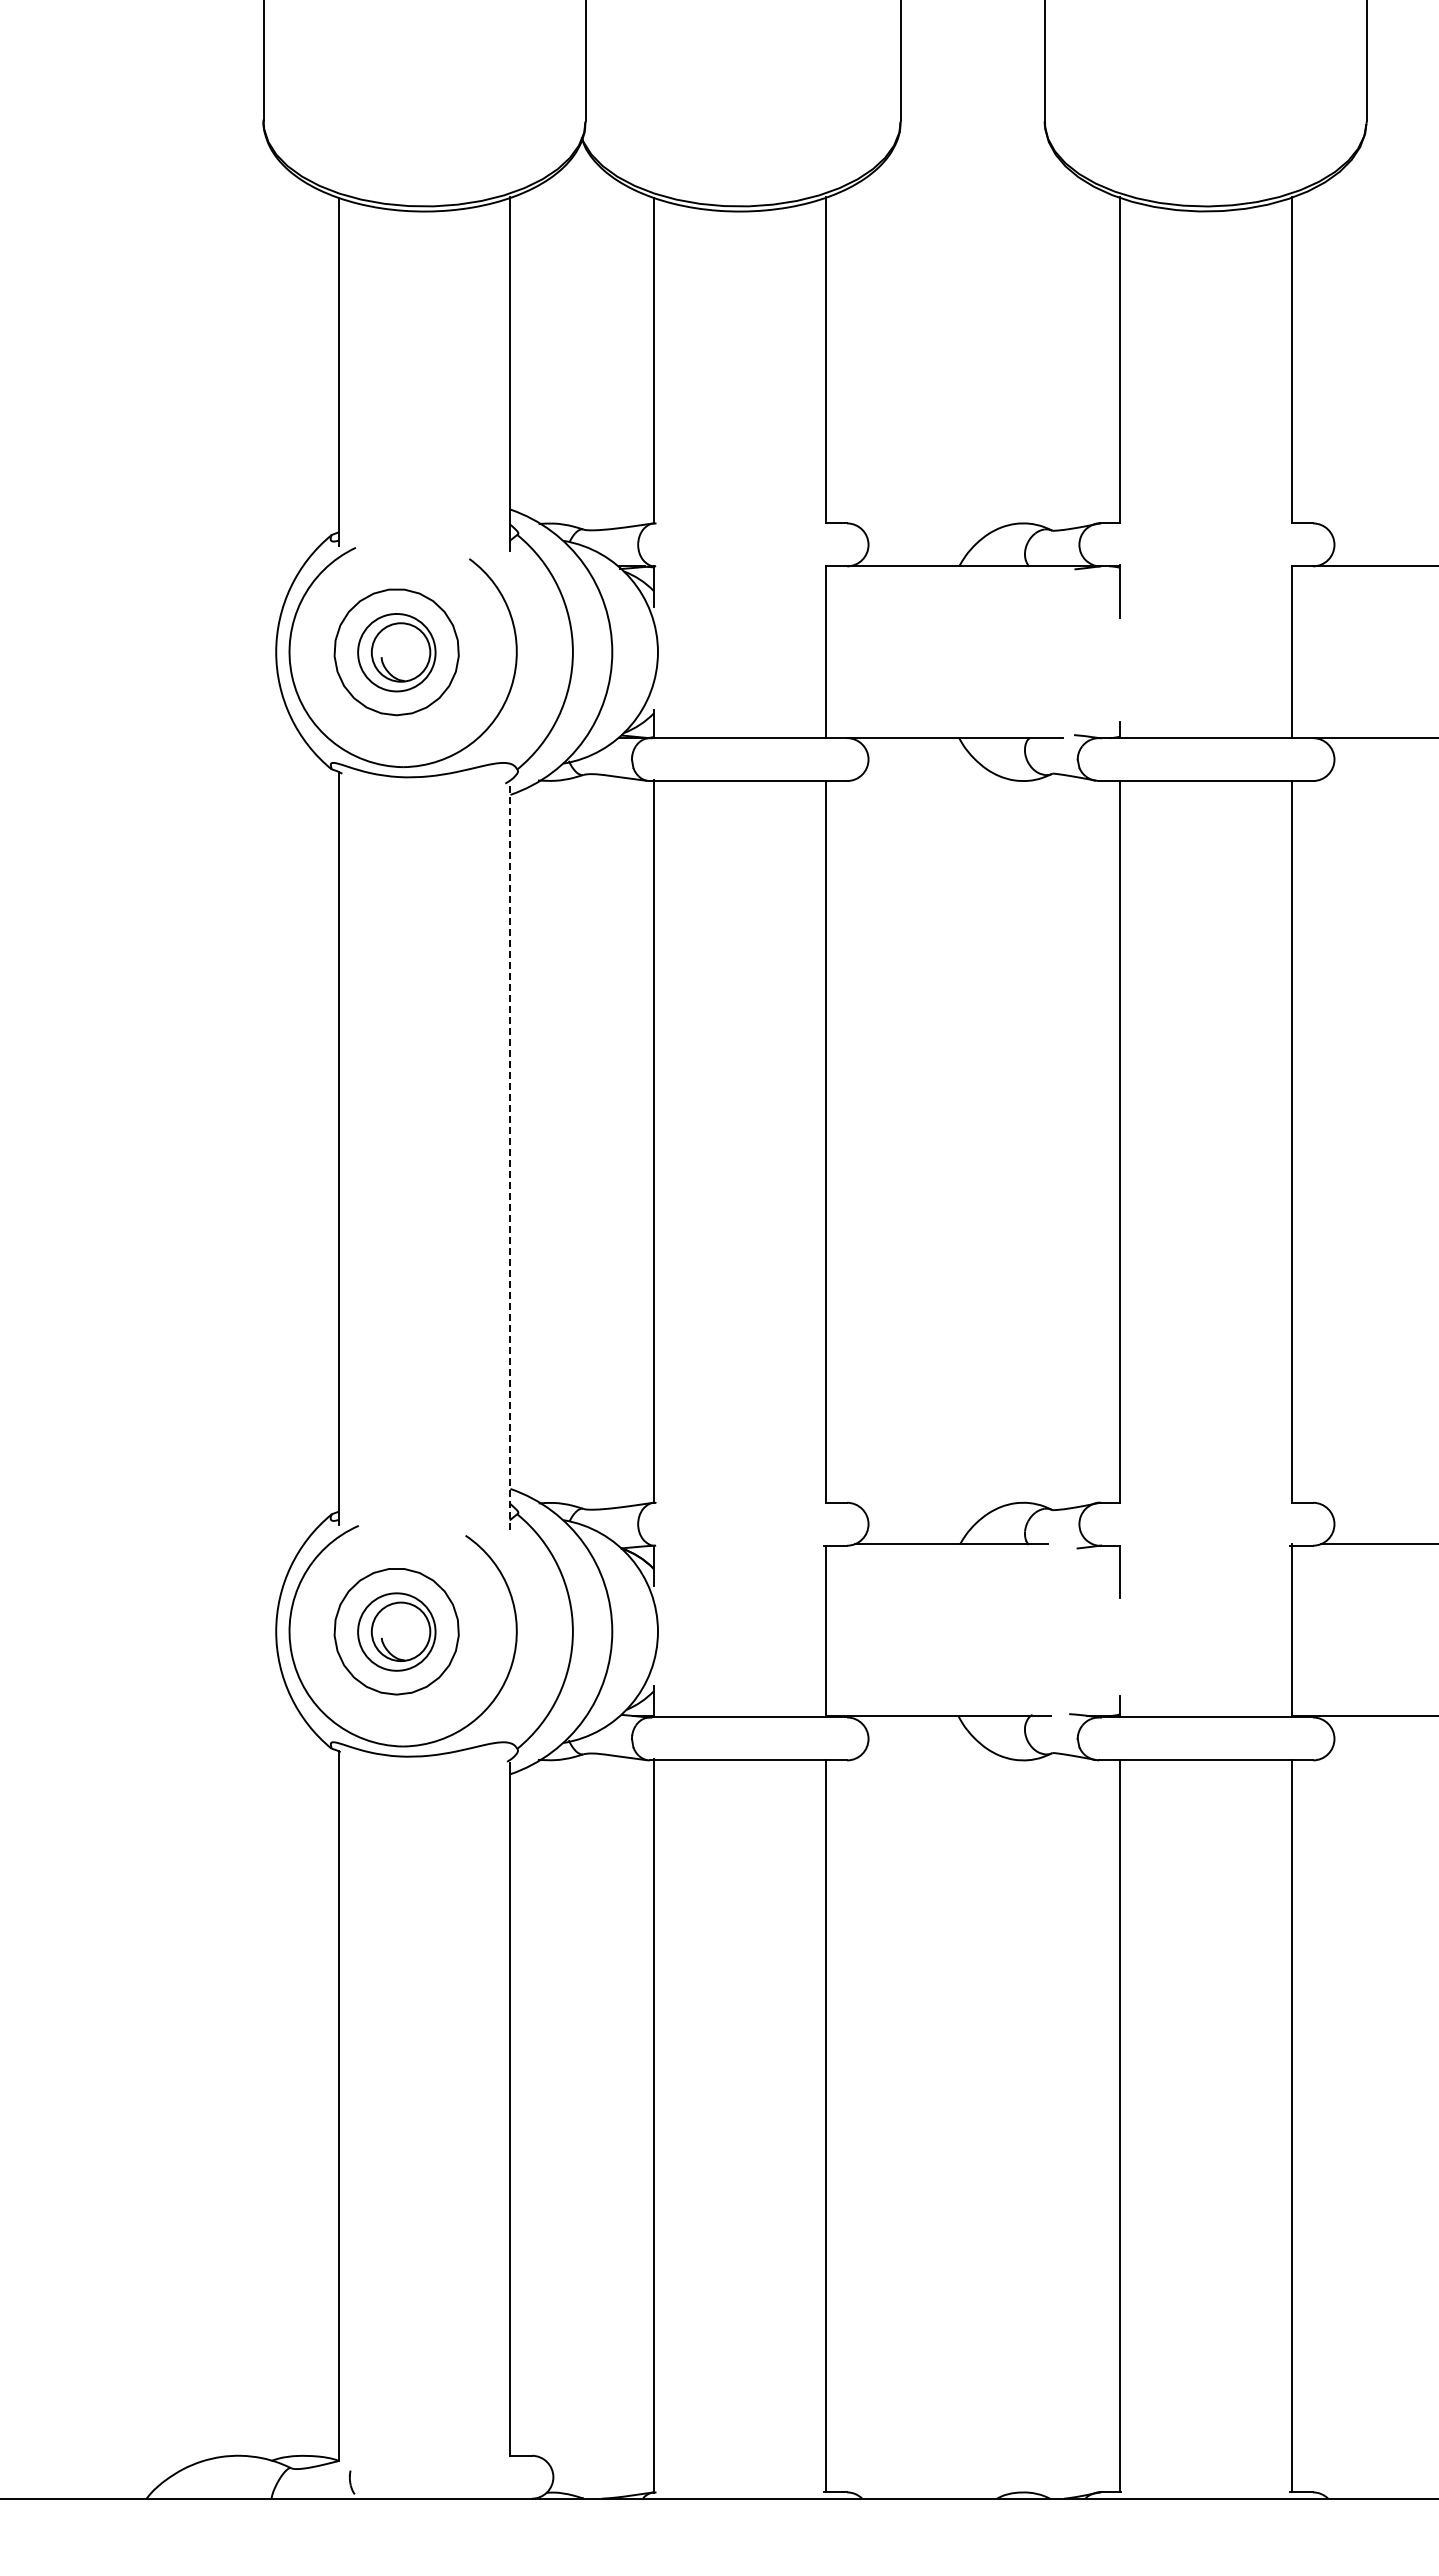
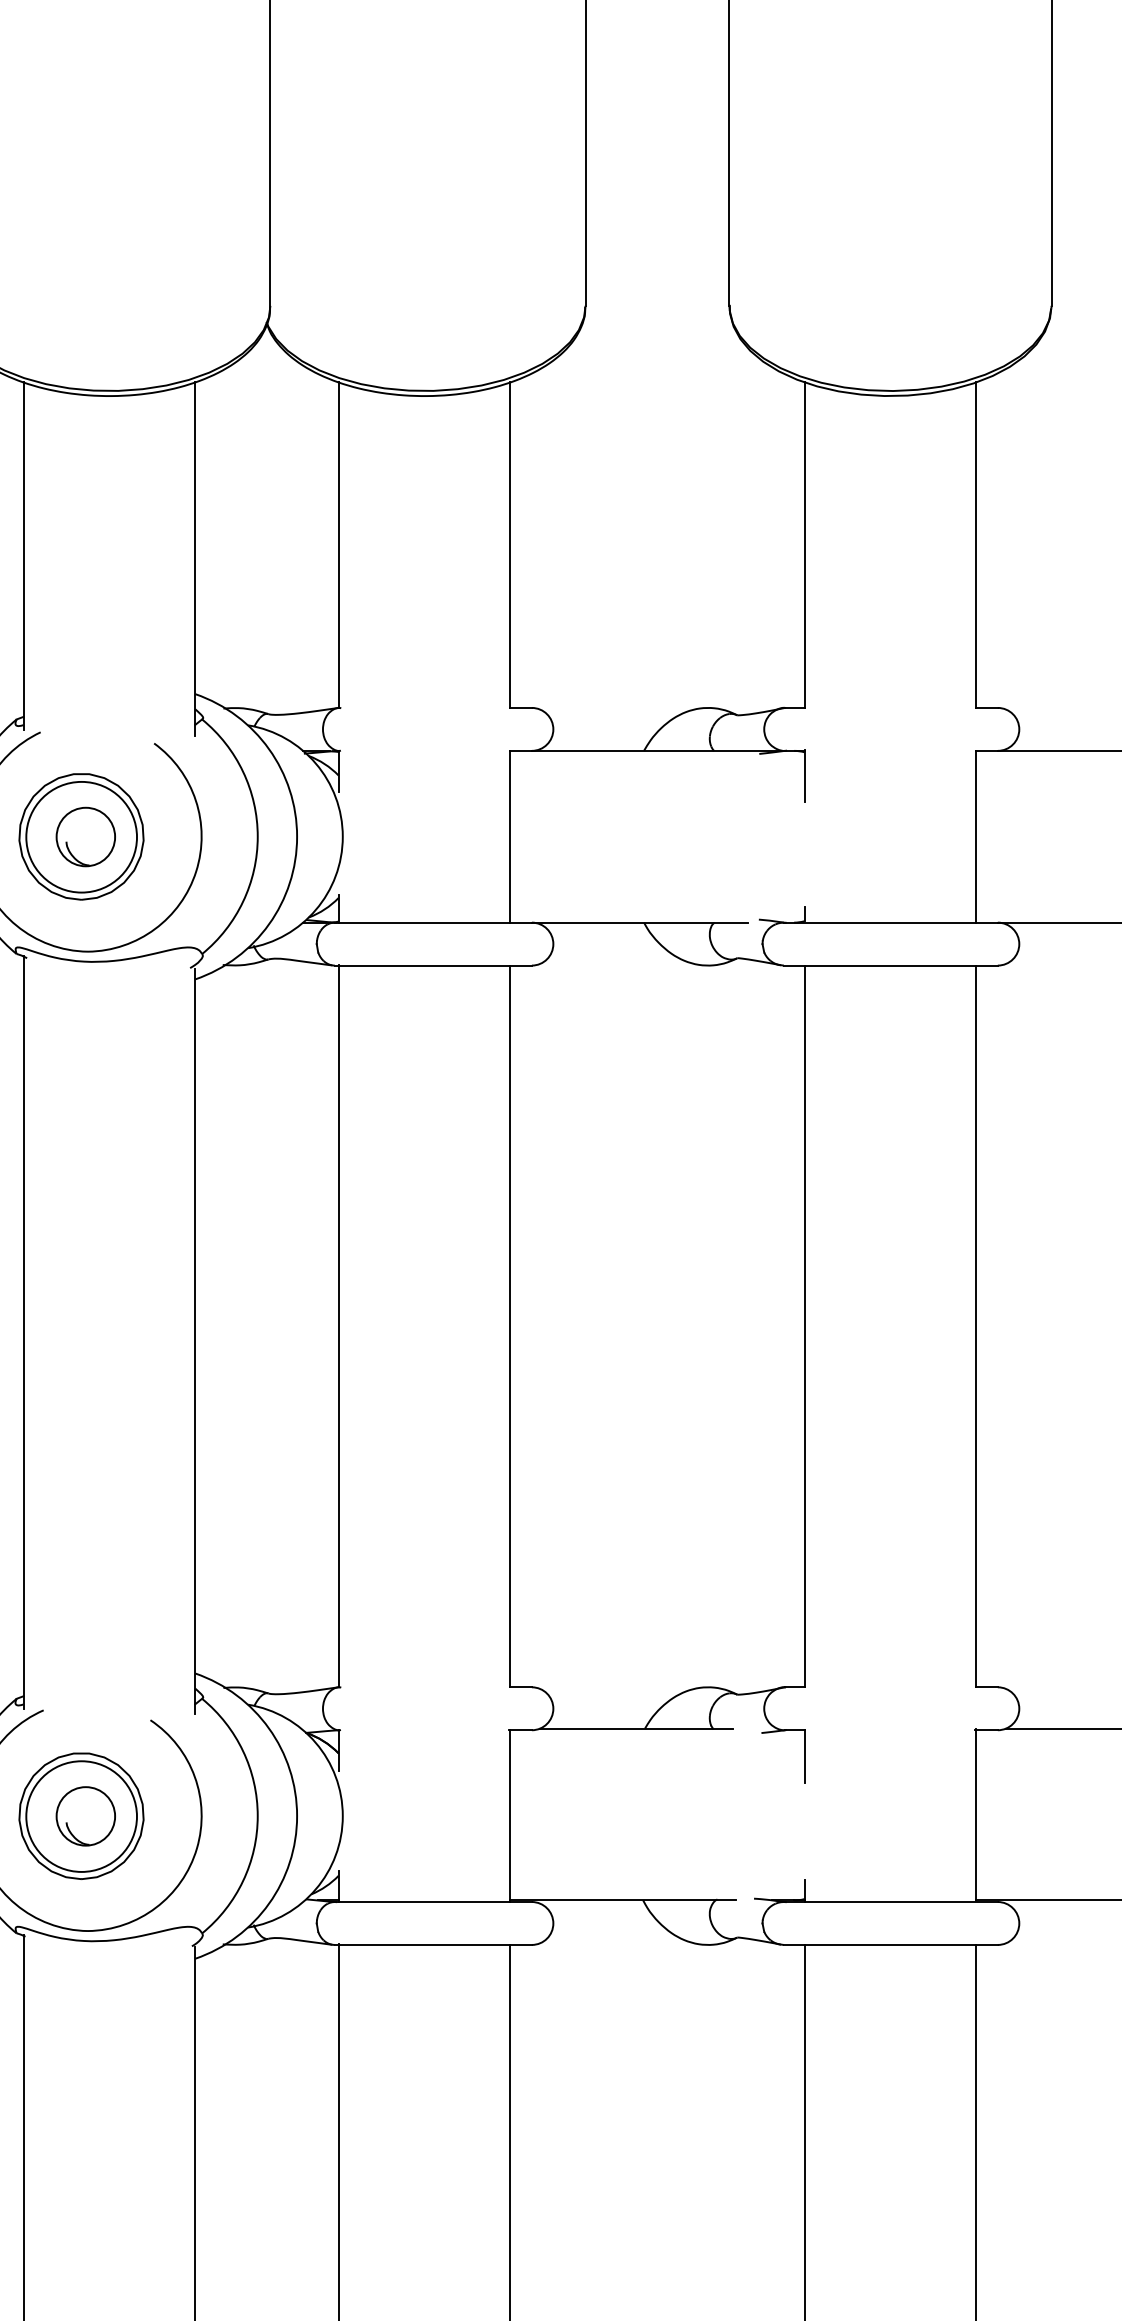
circle: (396, 652) -> (81, 837), size x1.43
line: (510, 1156) -> (195, 1341), dashed -> solid
circle: (396, 1631) -> (81, 1816), size x1.43

